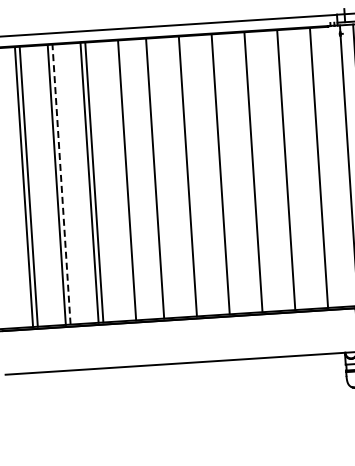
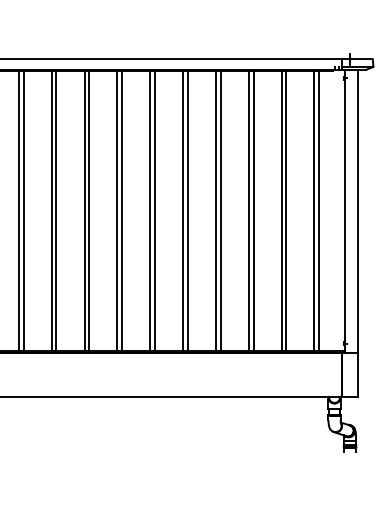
line: (323, 167) -> (319, 210), added
line: (291, 169) -> (286, 210), added
line: (258, 171) -> (253, 210), added
line: (225, 173) -> (220, 210), added
line: (192, 175) -> (187, 210), added
line: (160, 177) -> (155, 210), added
line: (122, 180) -> (117, 210), added
line: (61, 184) -> (56, 210), dashed -> solid

